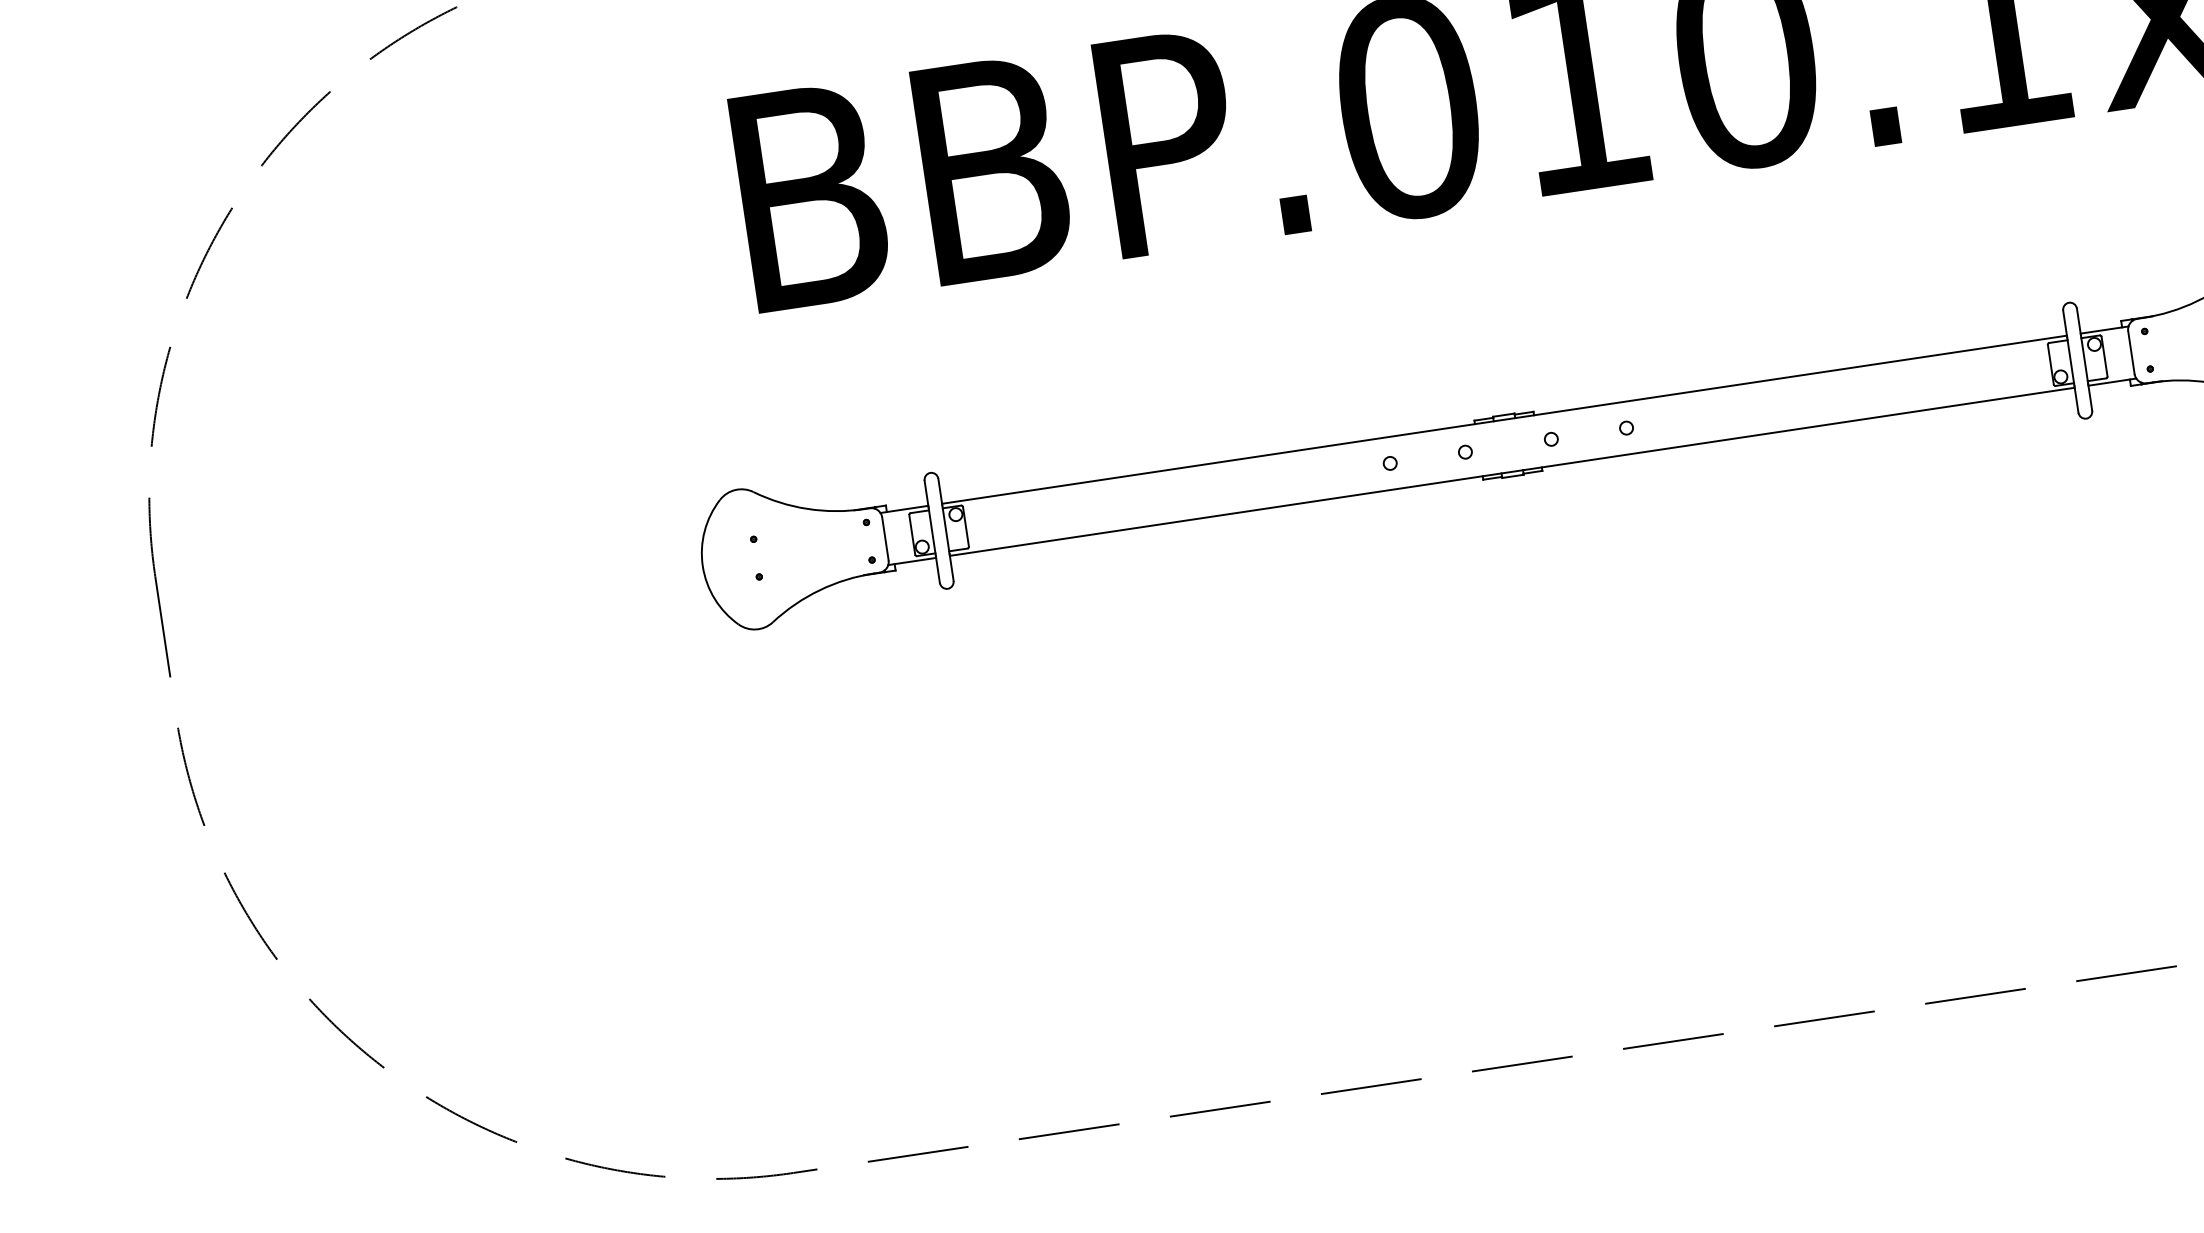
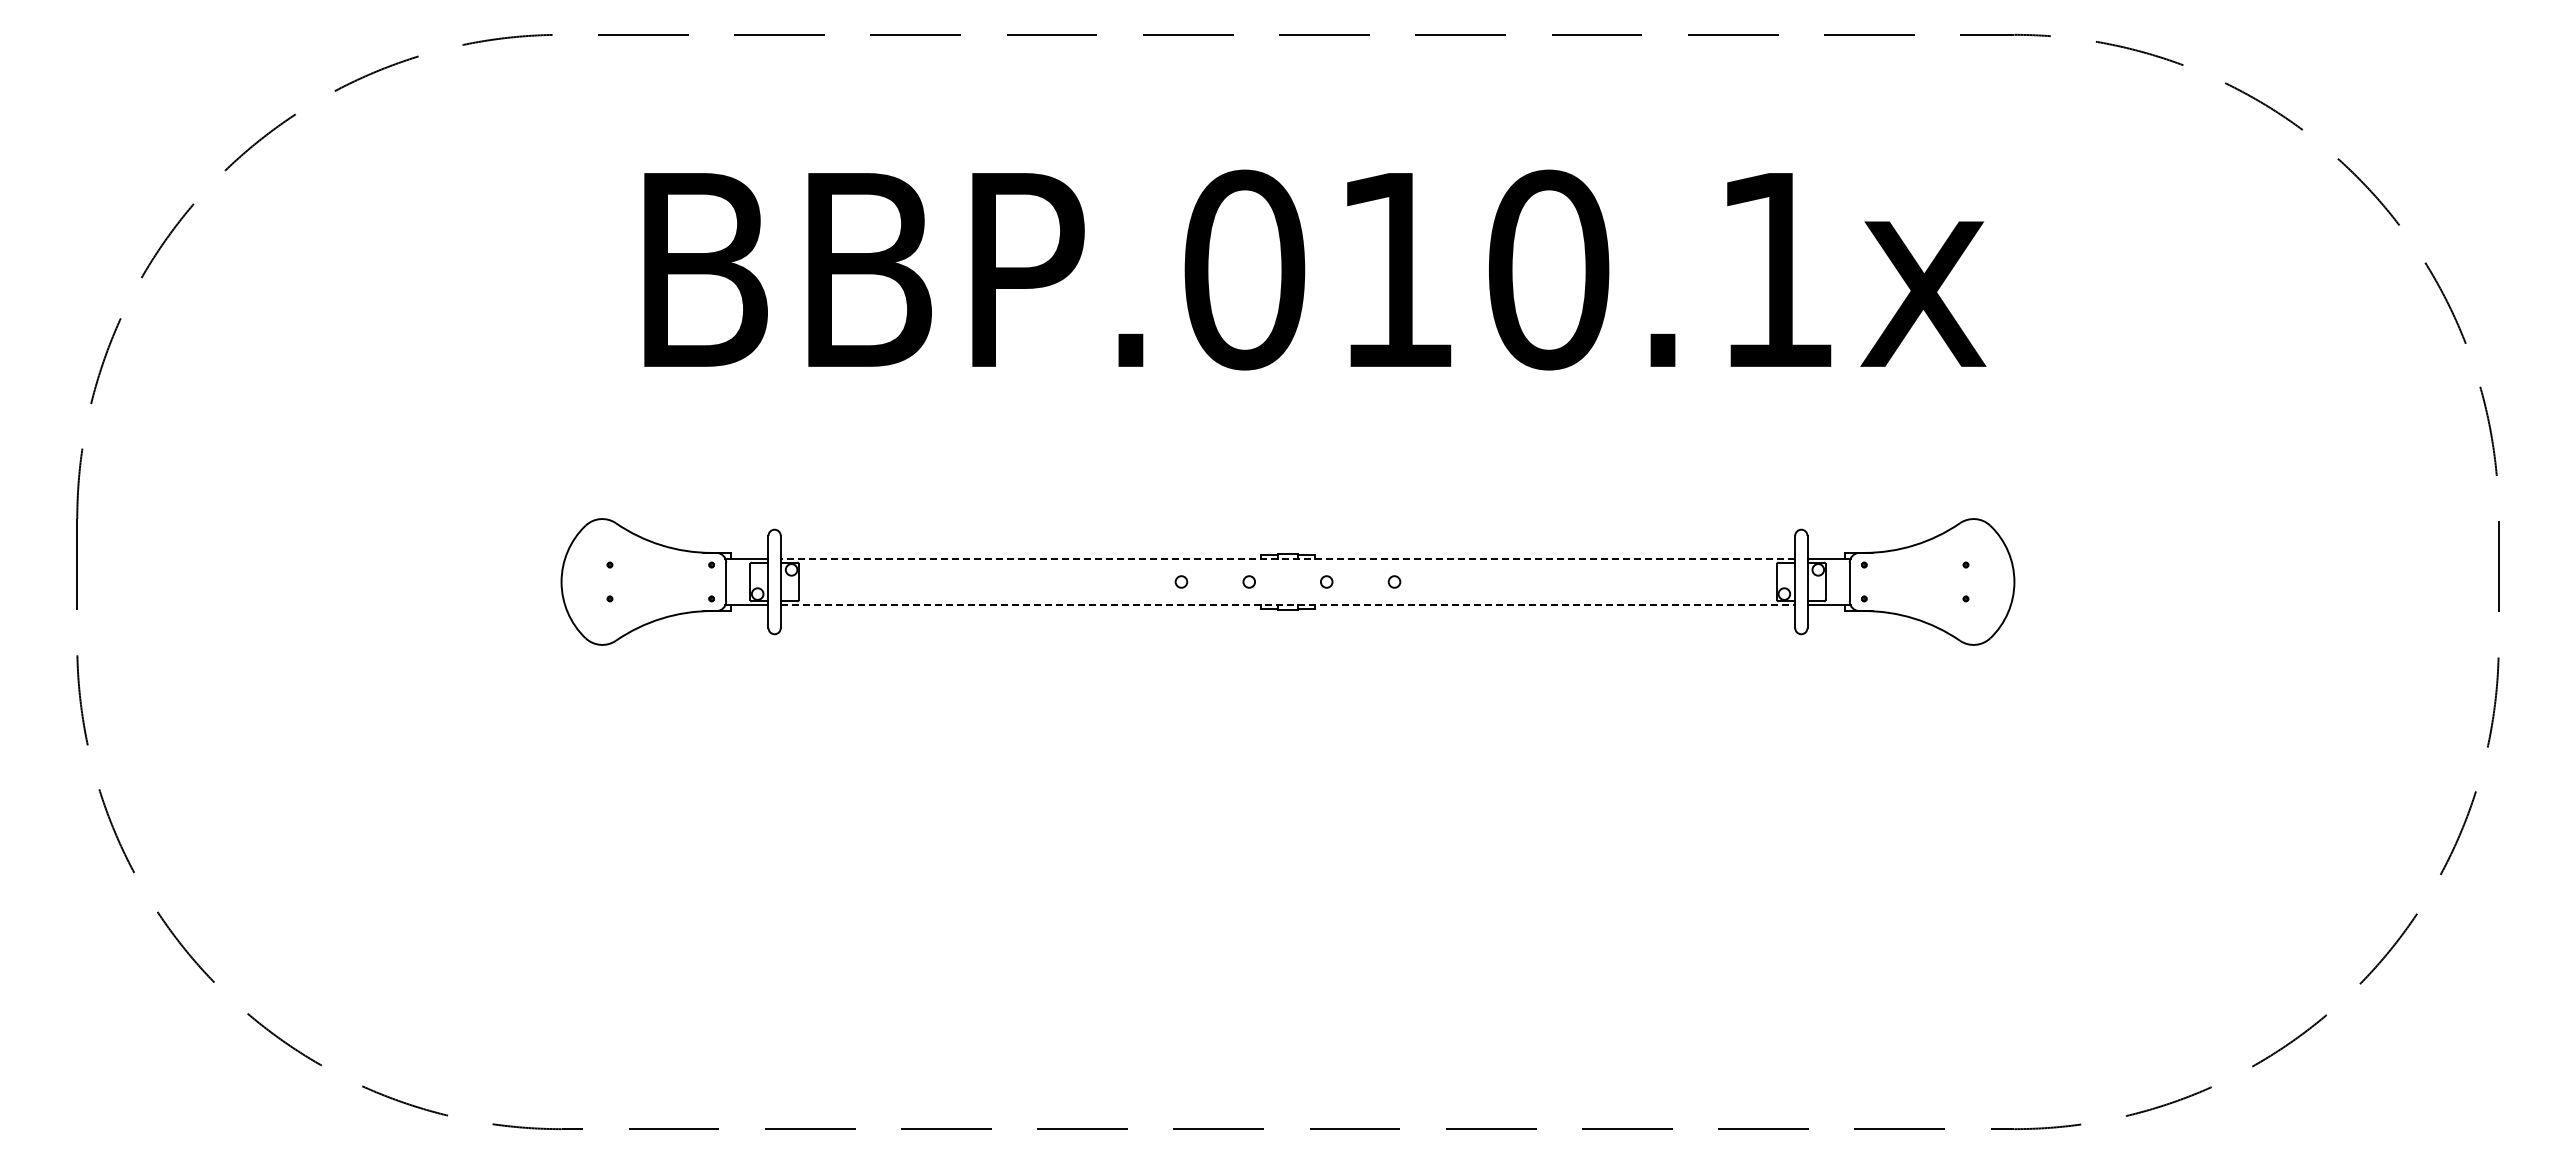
line: (1503, 419) -> (1287, 558), solid -> dashed
line: (1512, 471) -> (1288, 605), solid -> dashed

